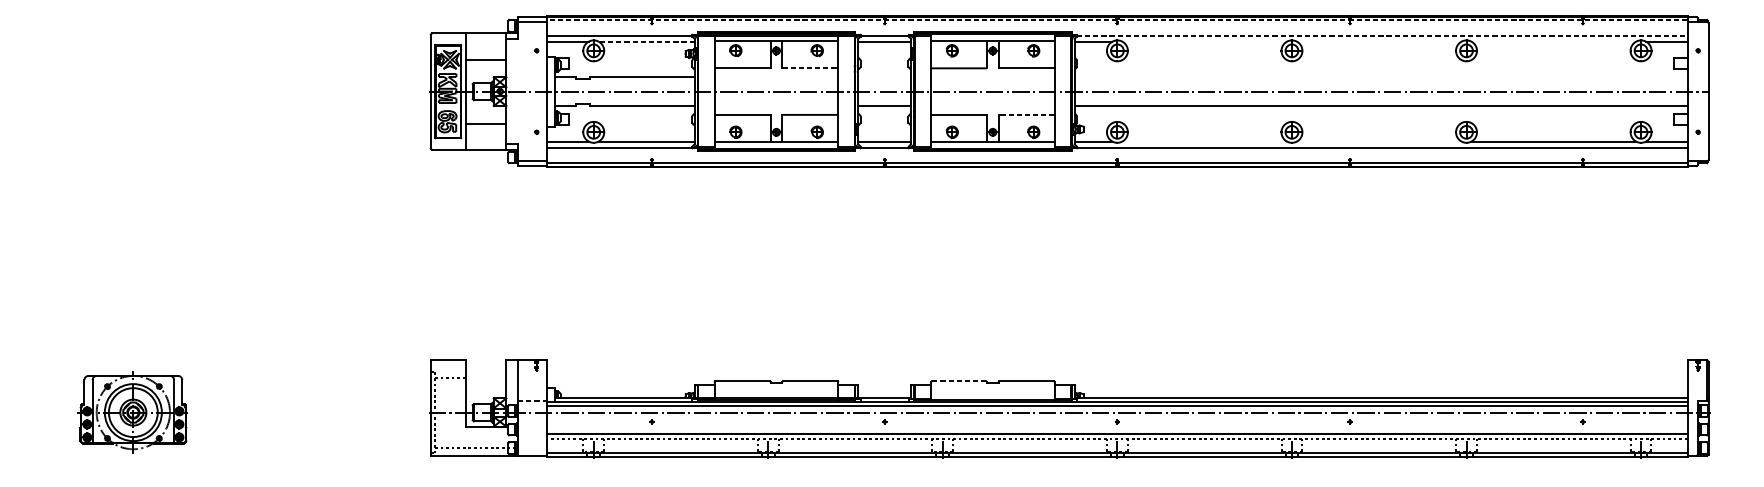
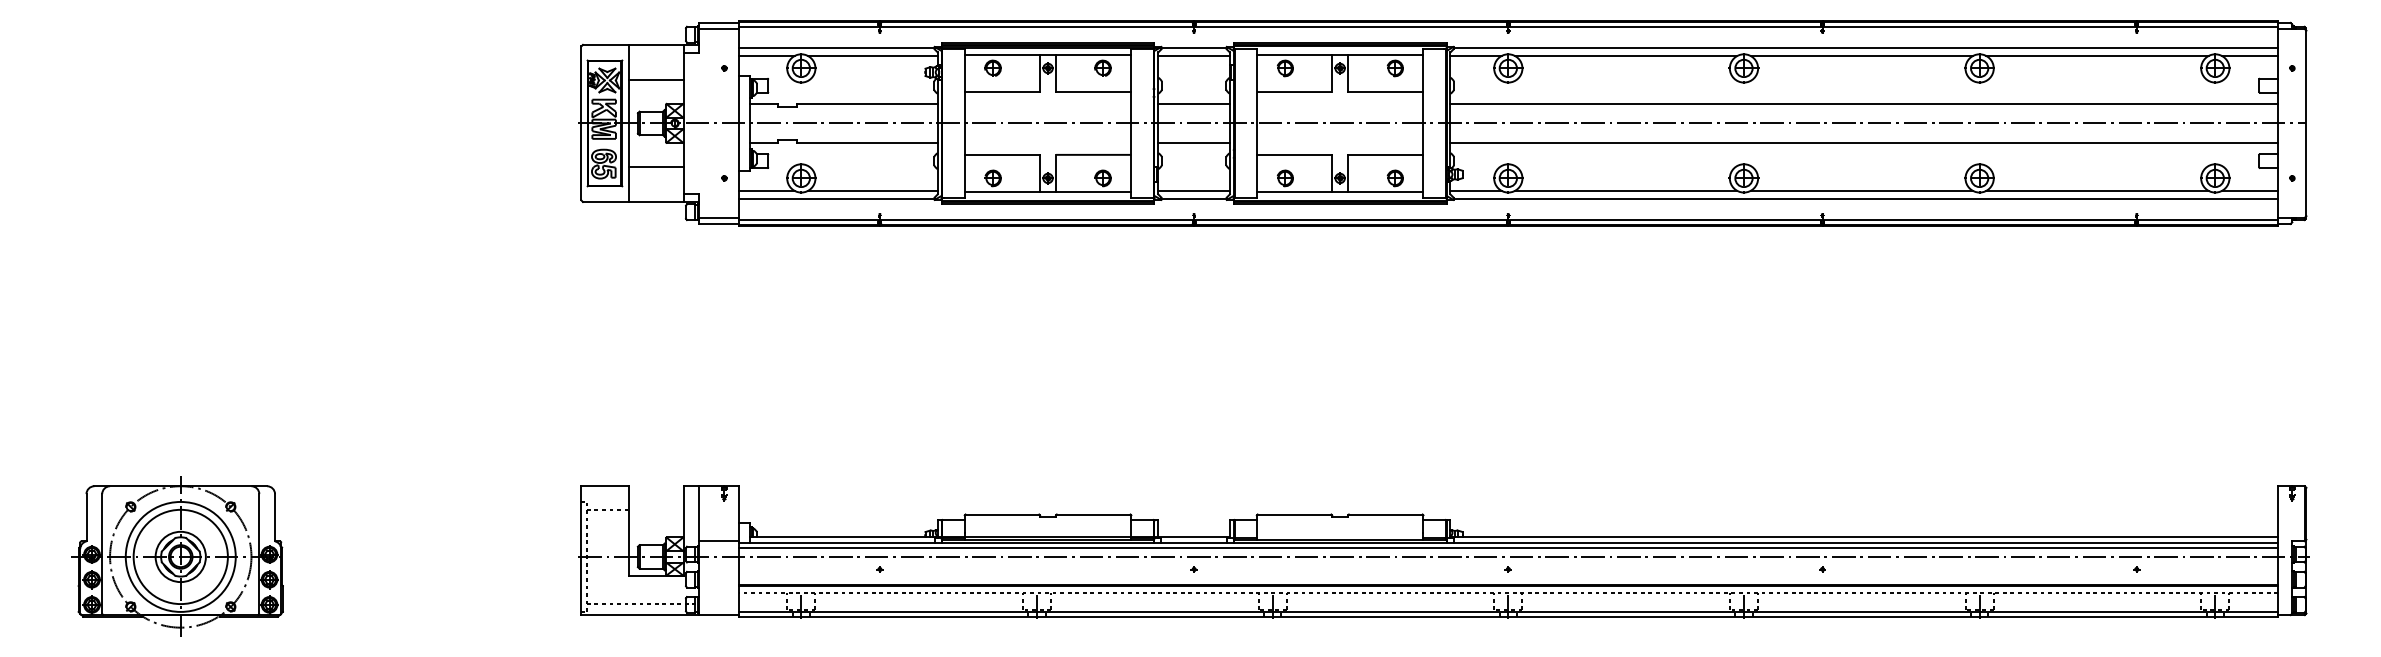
line: (1117, 19) -> (1508, 26), dashed -> solid
line: (1382, 35) -> (1866, 47), dashed -> solid
line: (646, 41) -> (872, 55), dashed -> solid
line: (1204, 41) -> (1625, 55), added
line: (1379, 41) -> (1861, 55), added
line: (1553, 41) -> (2097, 55), added
line: (810, 68) -> (1093, 92), dashed -> solid
line: (884, 76) -> (1193, 103), added
line: (1381, 76) -> (1864, 103), added
line: (1026, 114) -> (1385, 154), dashed -> solid
line: (1204, 141) -> (1625, 190), added
line: (1379, 141) -> (1861, 190), added
line: (959, 381) -> (1294, 514), dashed -> solid
line: (532, 401) -> (718, 541), dashed -> solid
part: (131, 412) -> (177, 556), size x1.43

